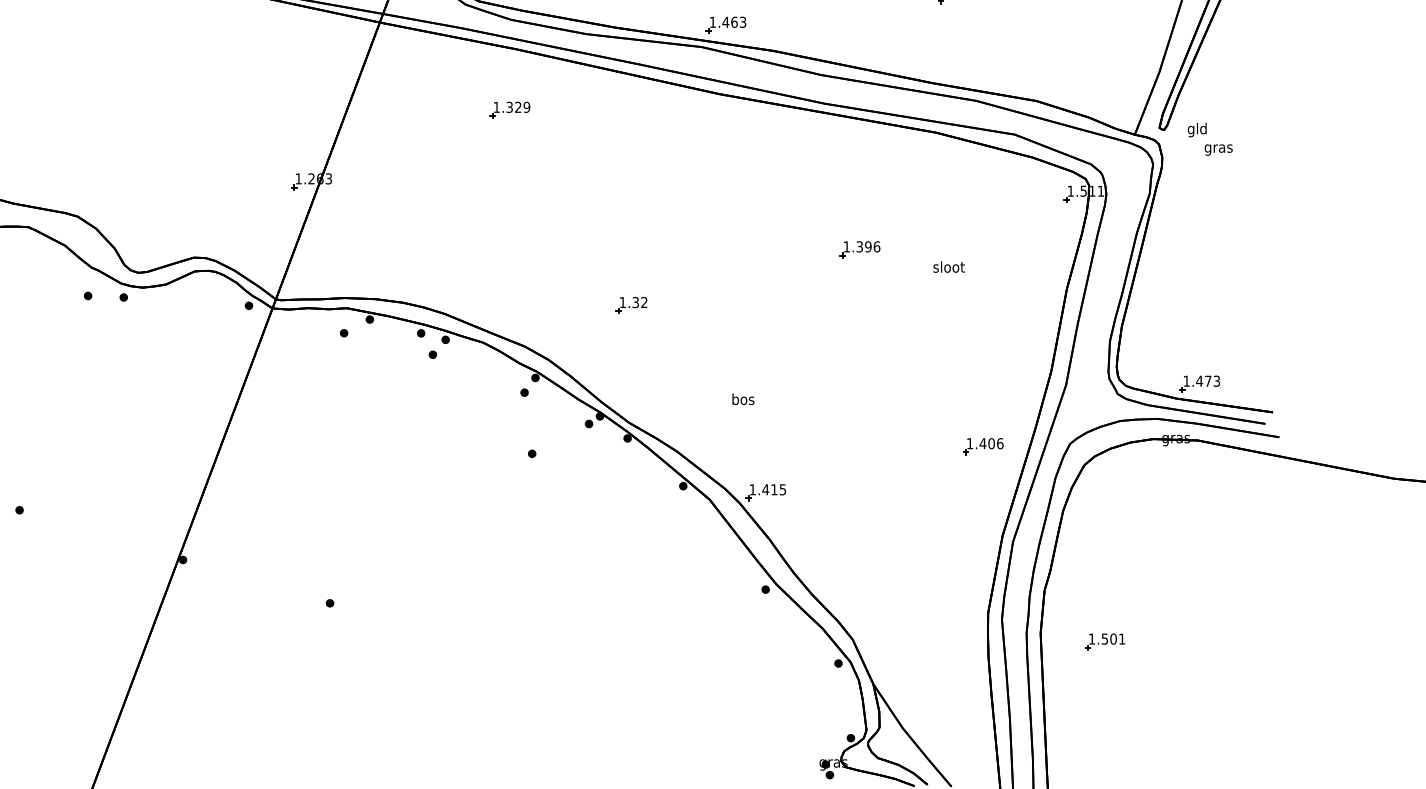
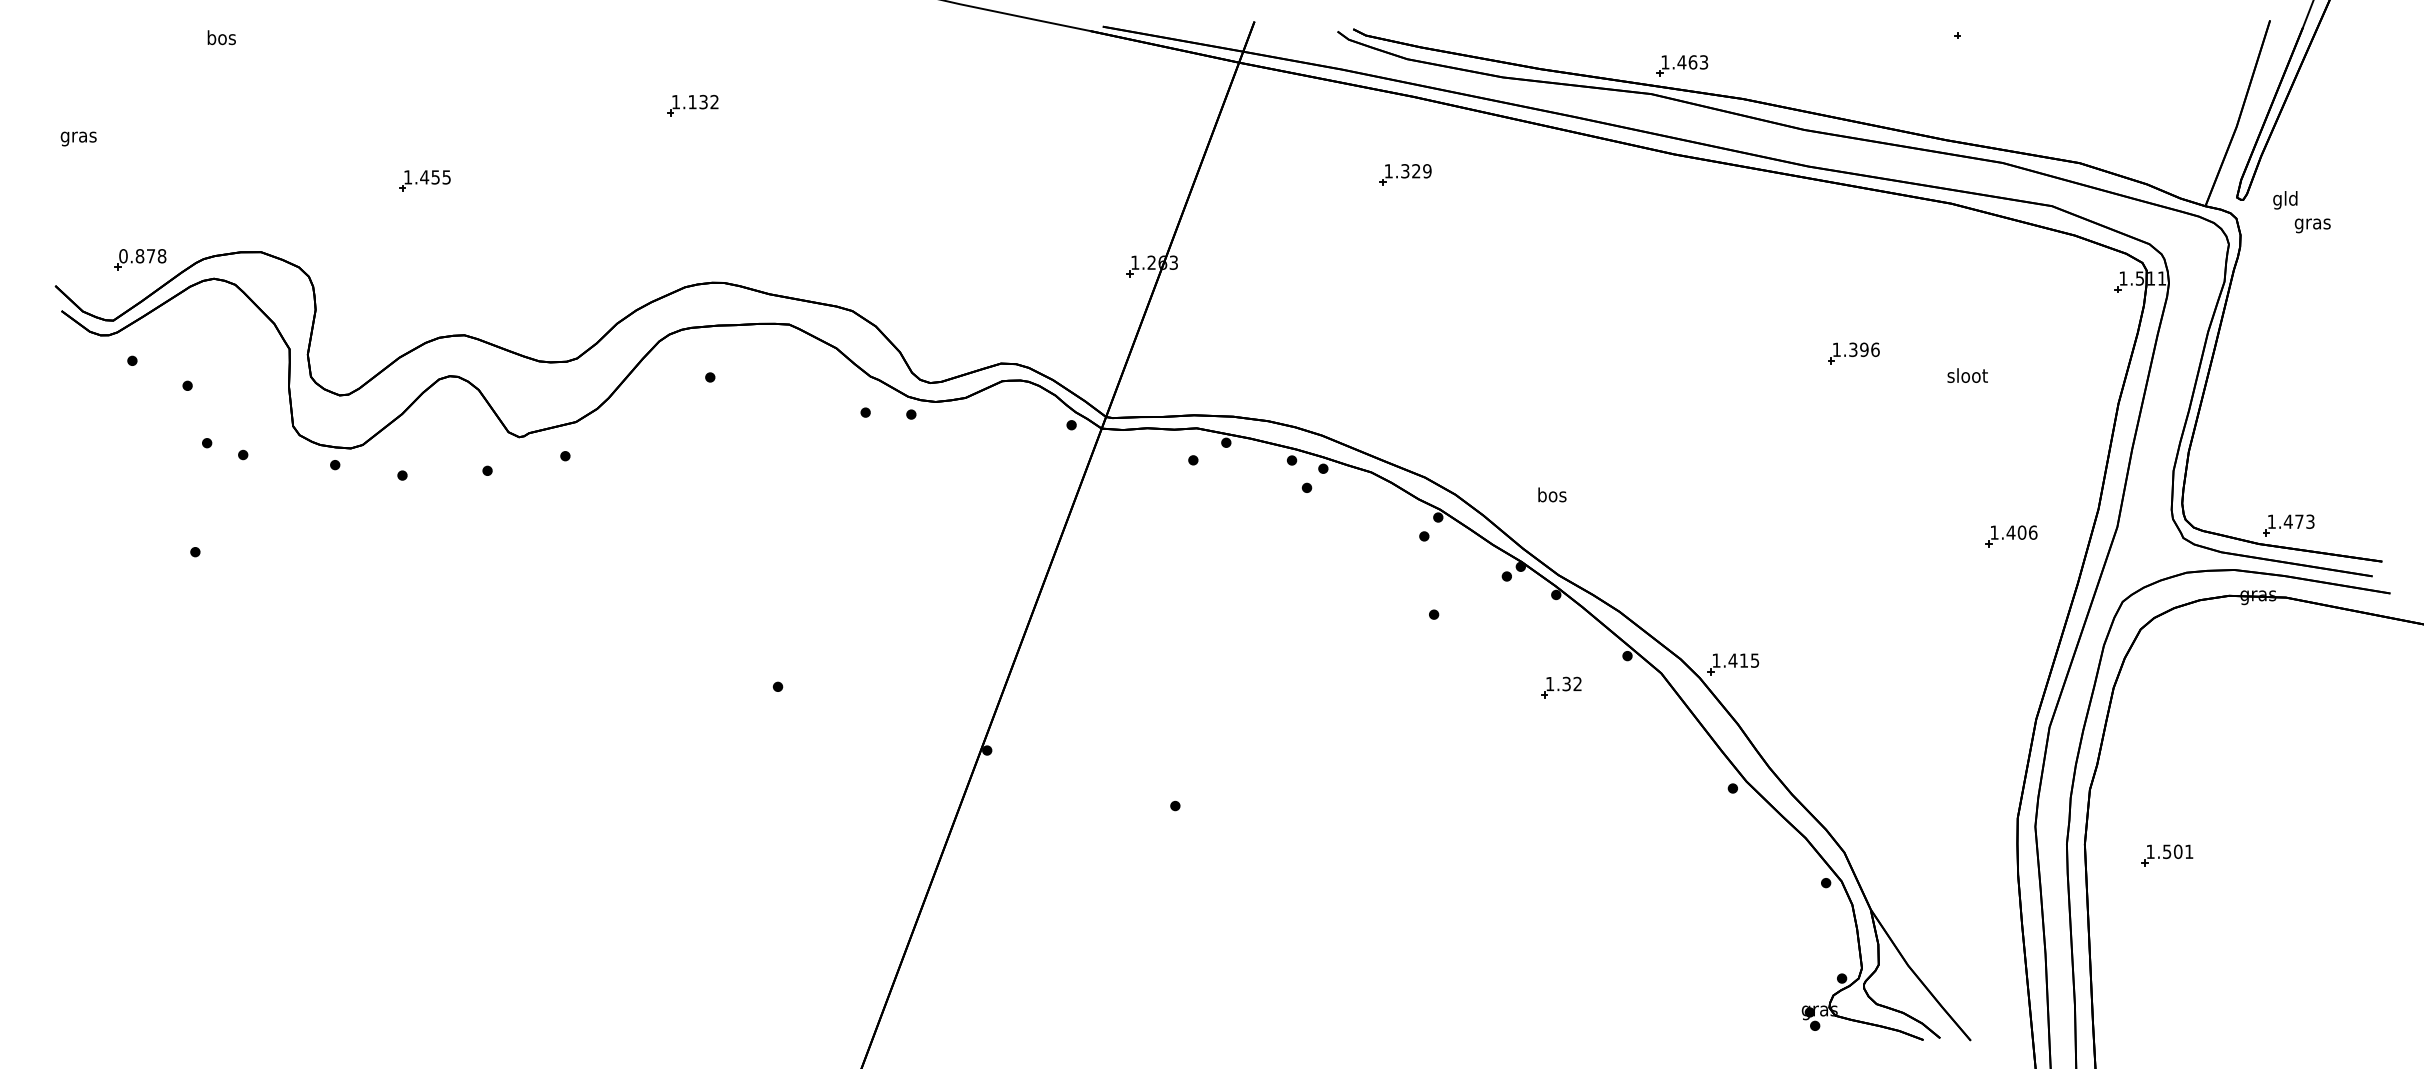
part: (631, 305) -> (1561, 687), moved
text: (743, 399) -> (1552, 494), moved
part: (983, 446) -> (2011, 536), moved

